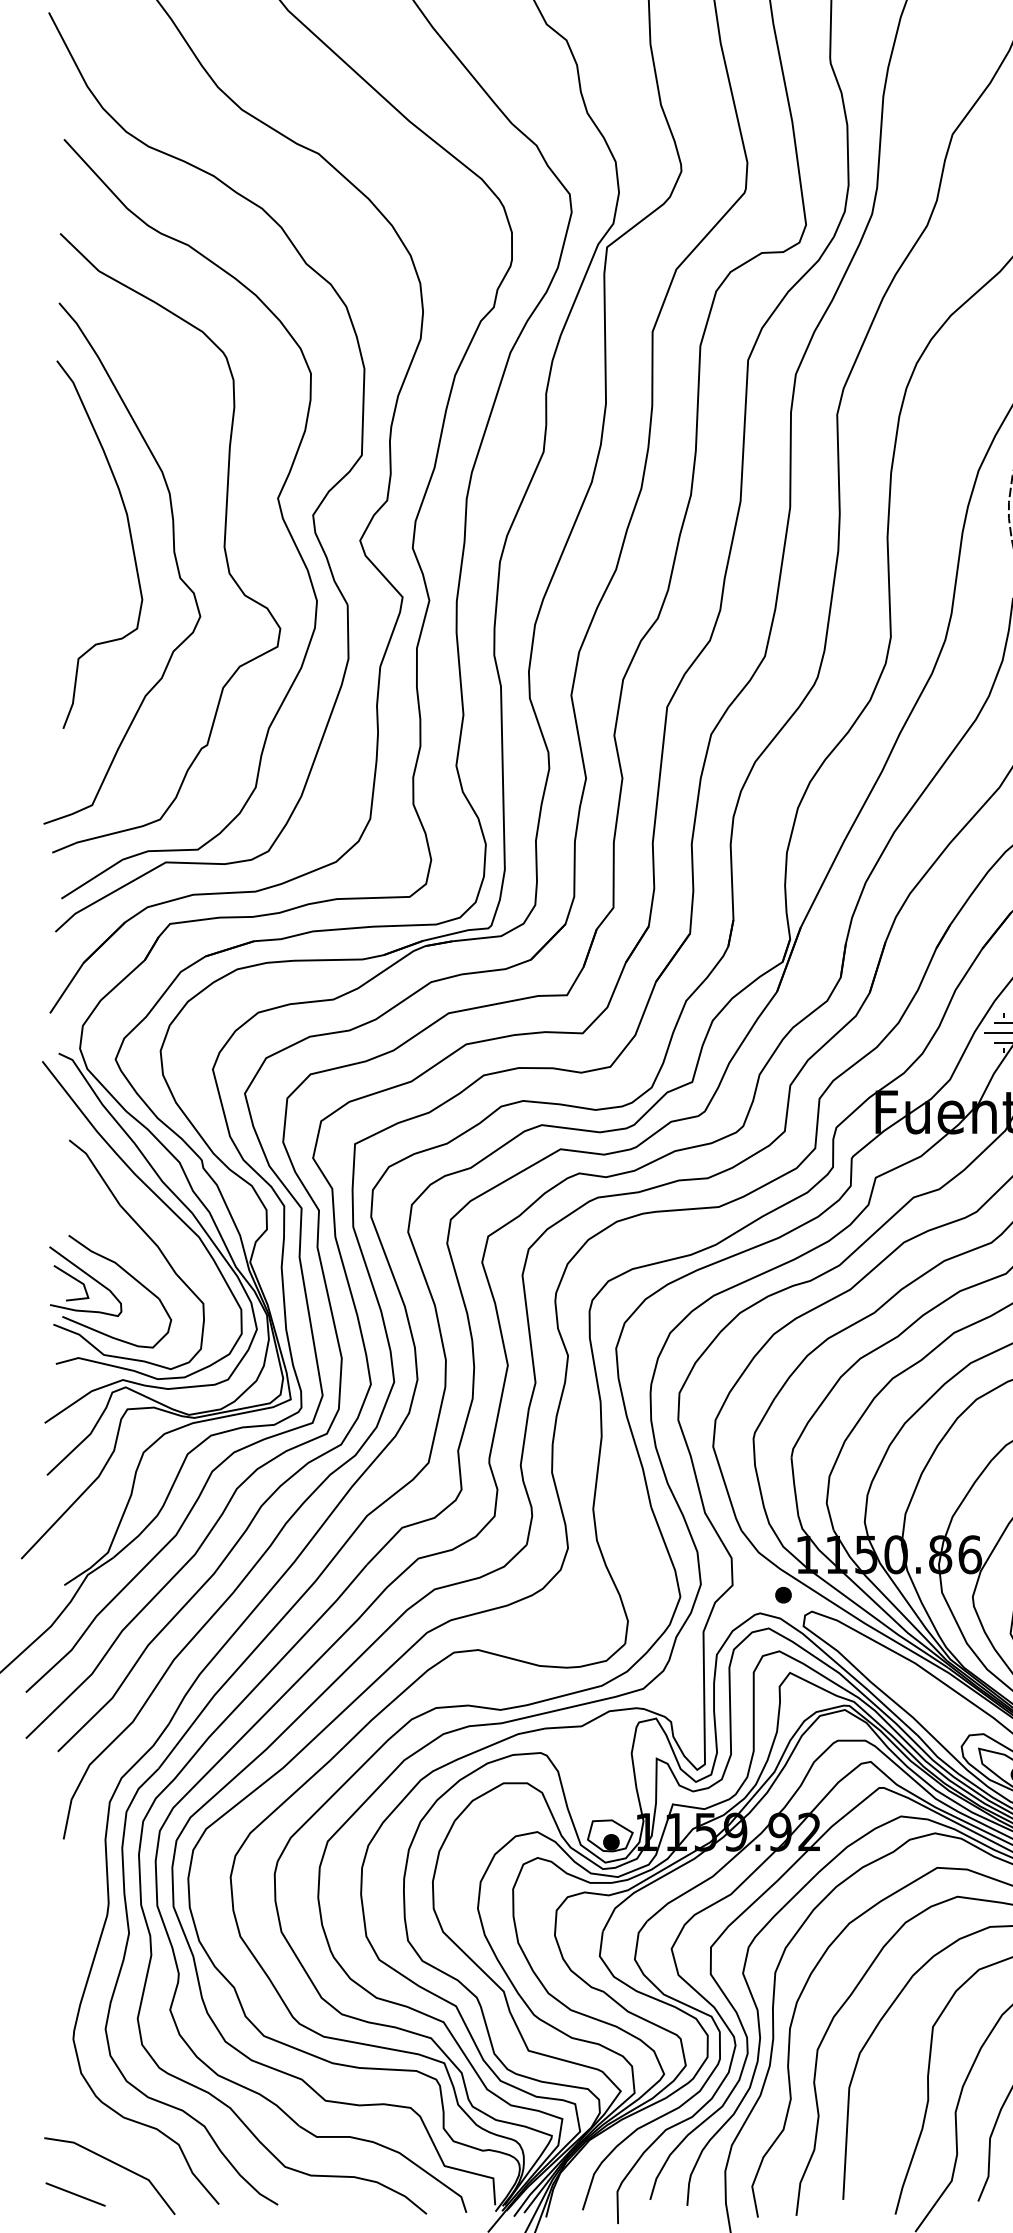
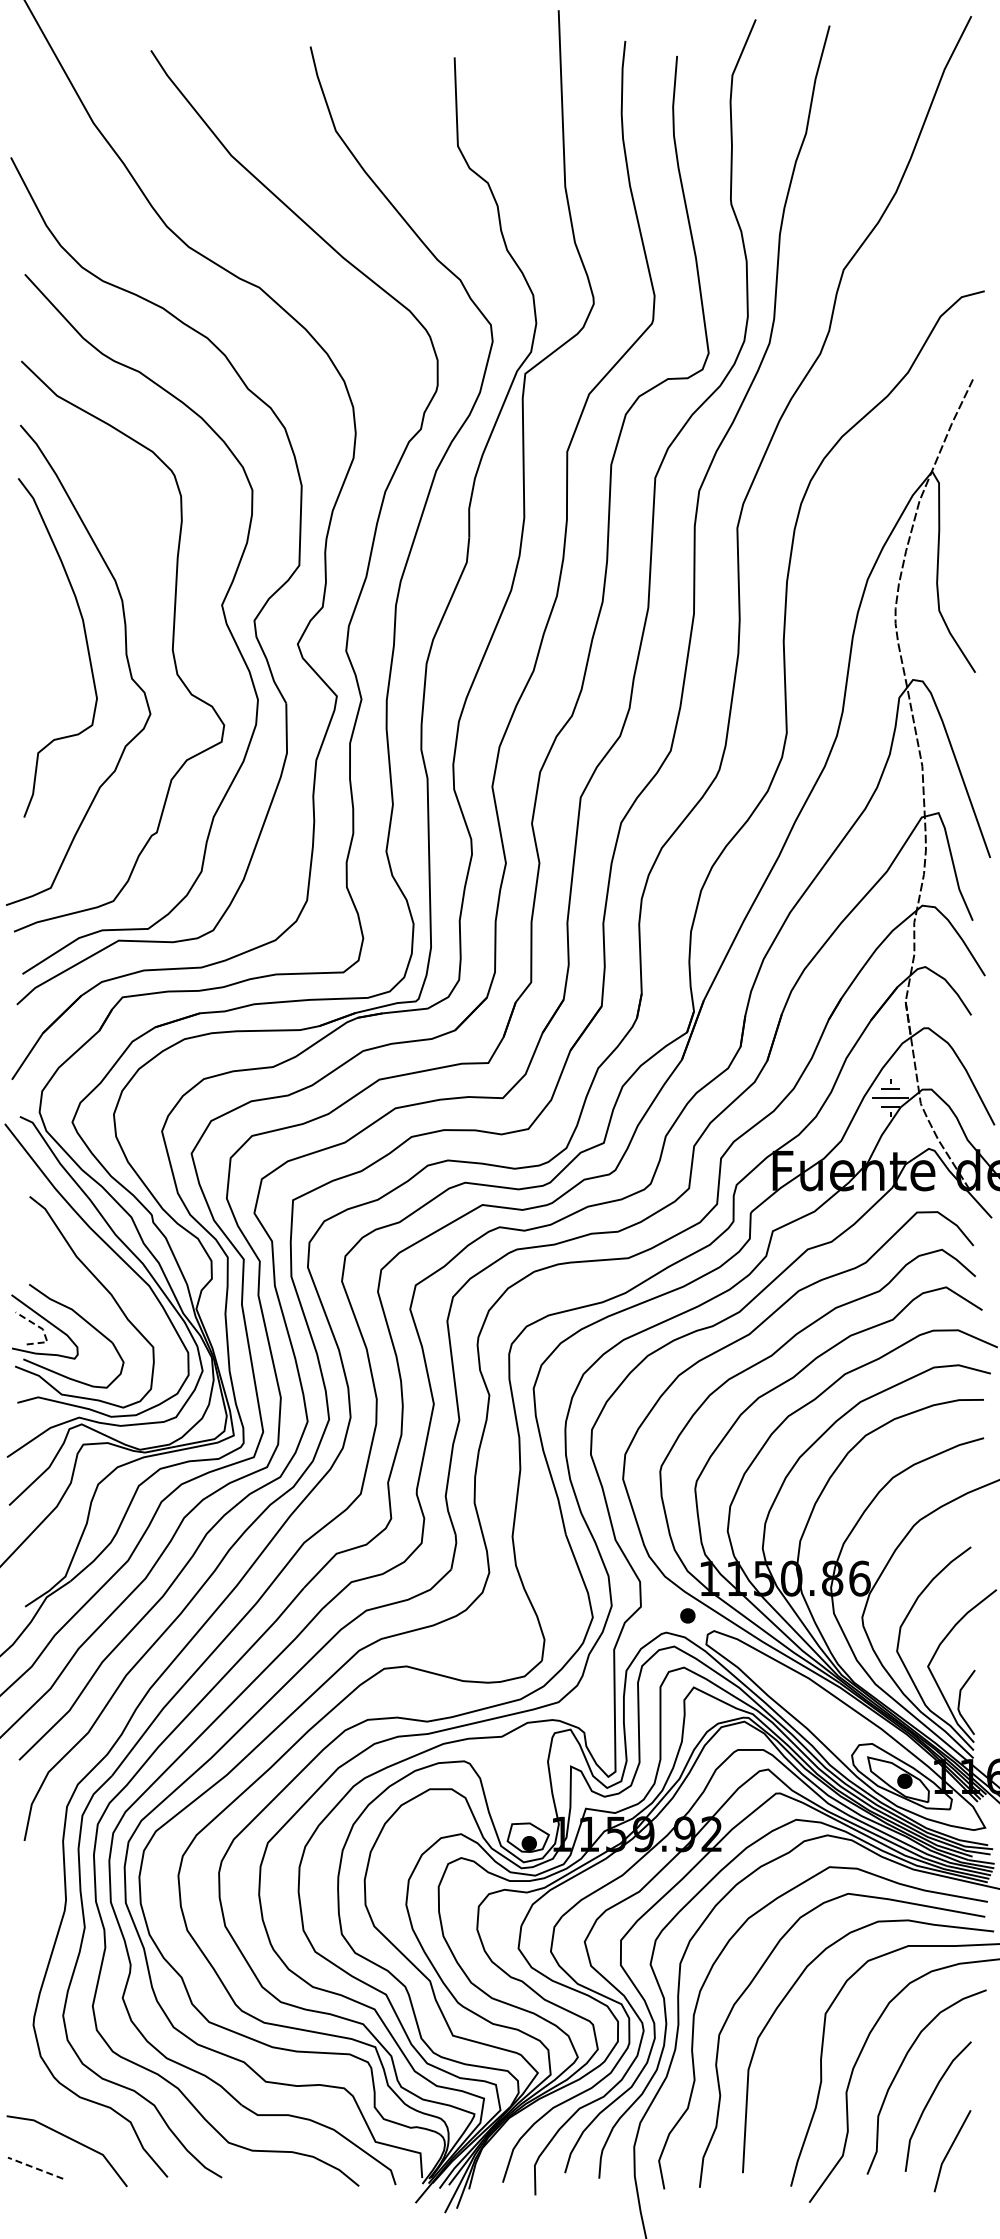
line: (84, 1285) -> (43, 1330), solid -> dashed
line: (75, 2194) -> (35, 2168), solid -> dashed

